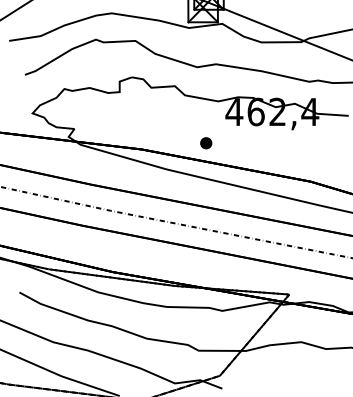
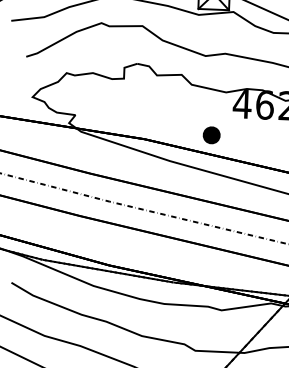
part: (206, 143) -> (212, 135), size x1.4

